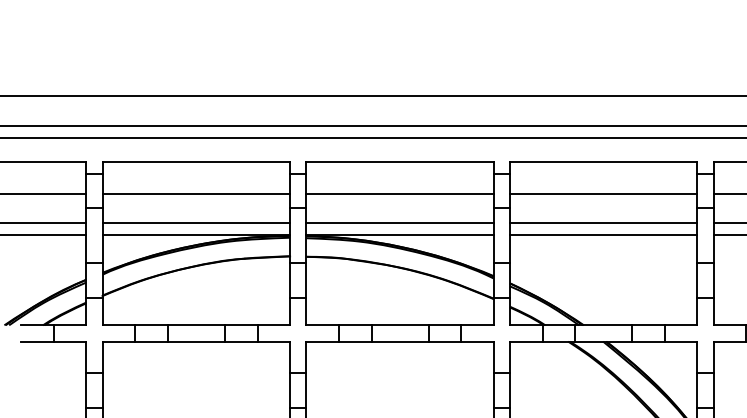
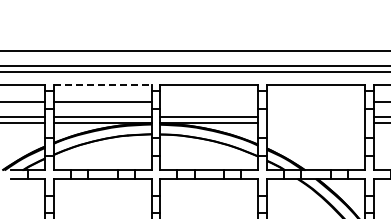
line: (197, 163) -> (103, 85), solid -> dashed
line: (400, 193) -> (209, 101), removed
line: (604, 193) -> (316, 101), removed
line: (604, 224) -> (316, 117), removed
line: (604, 235) -> (316, 123), removed

